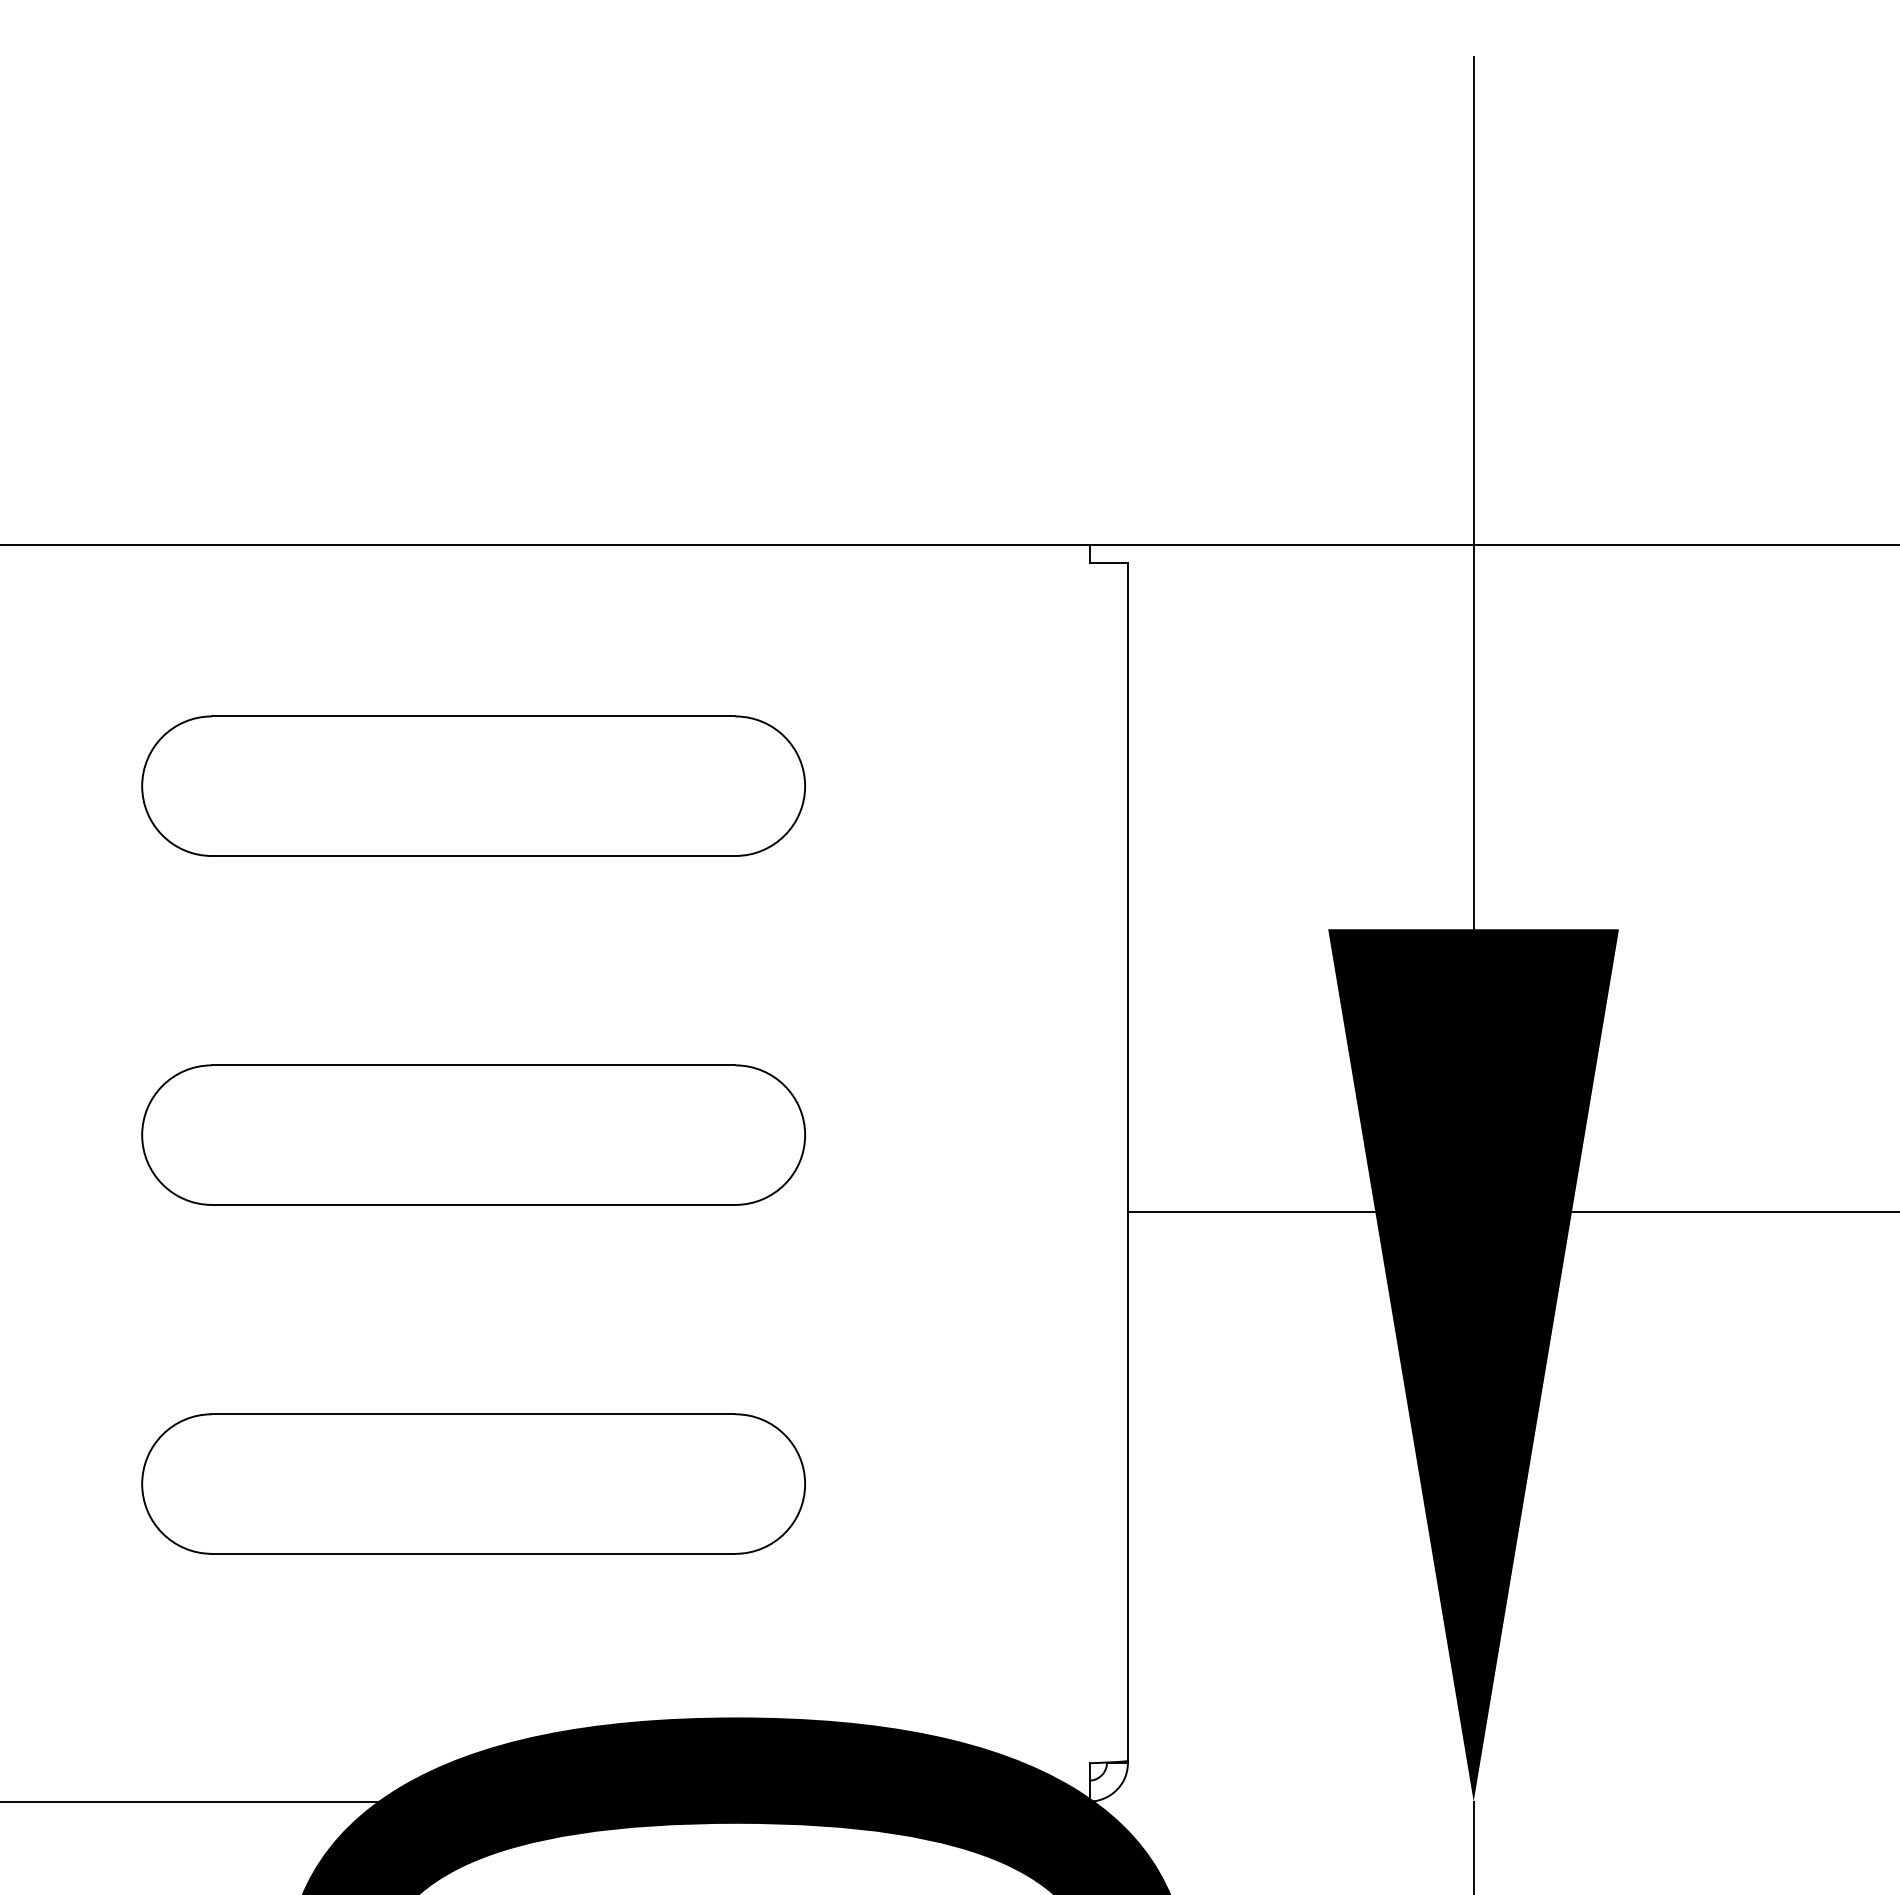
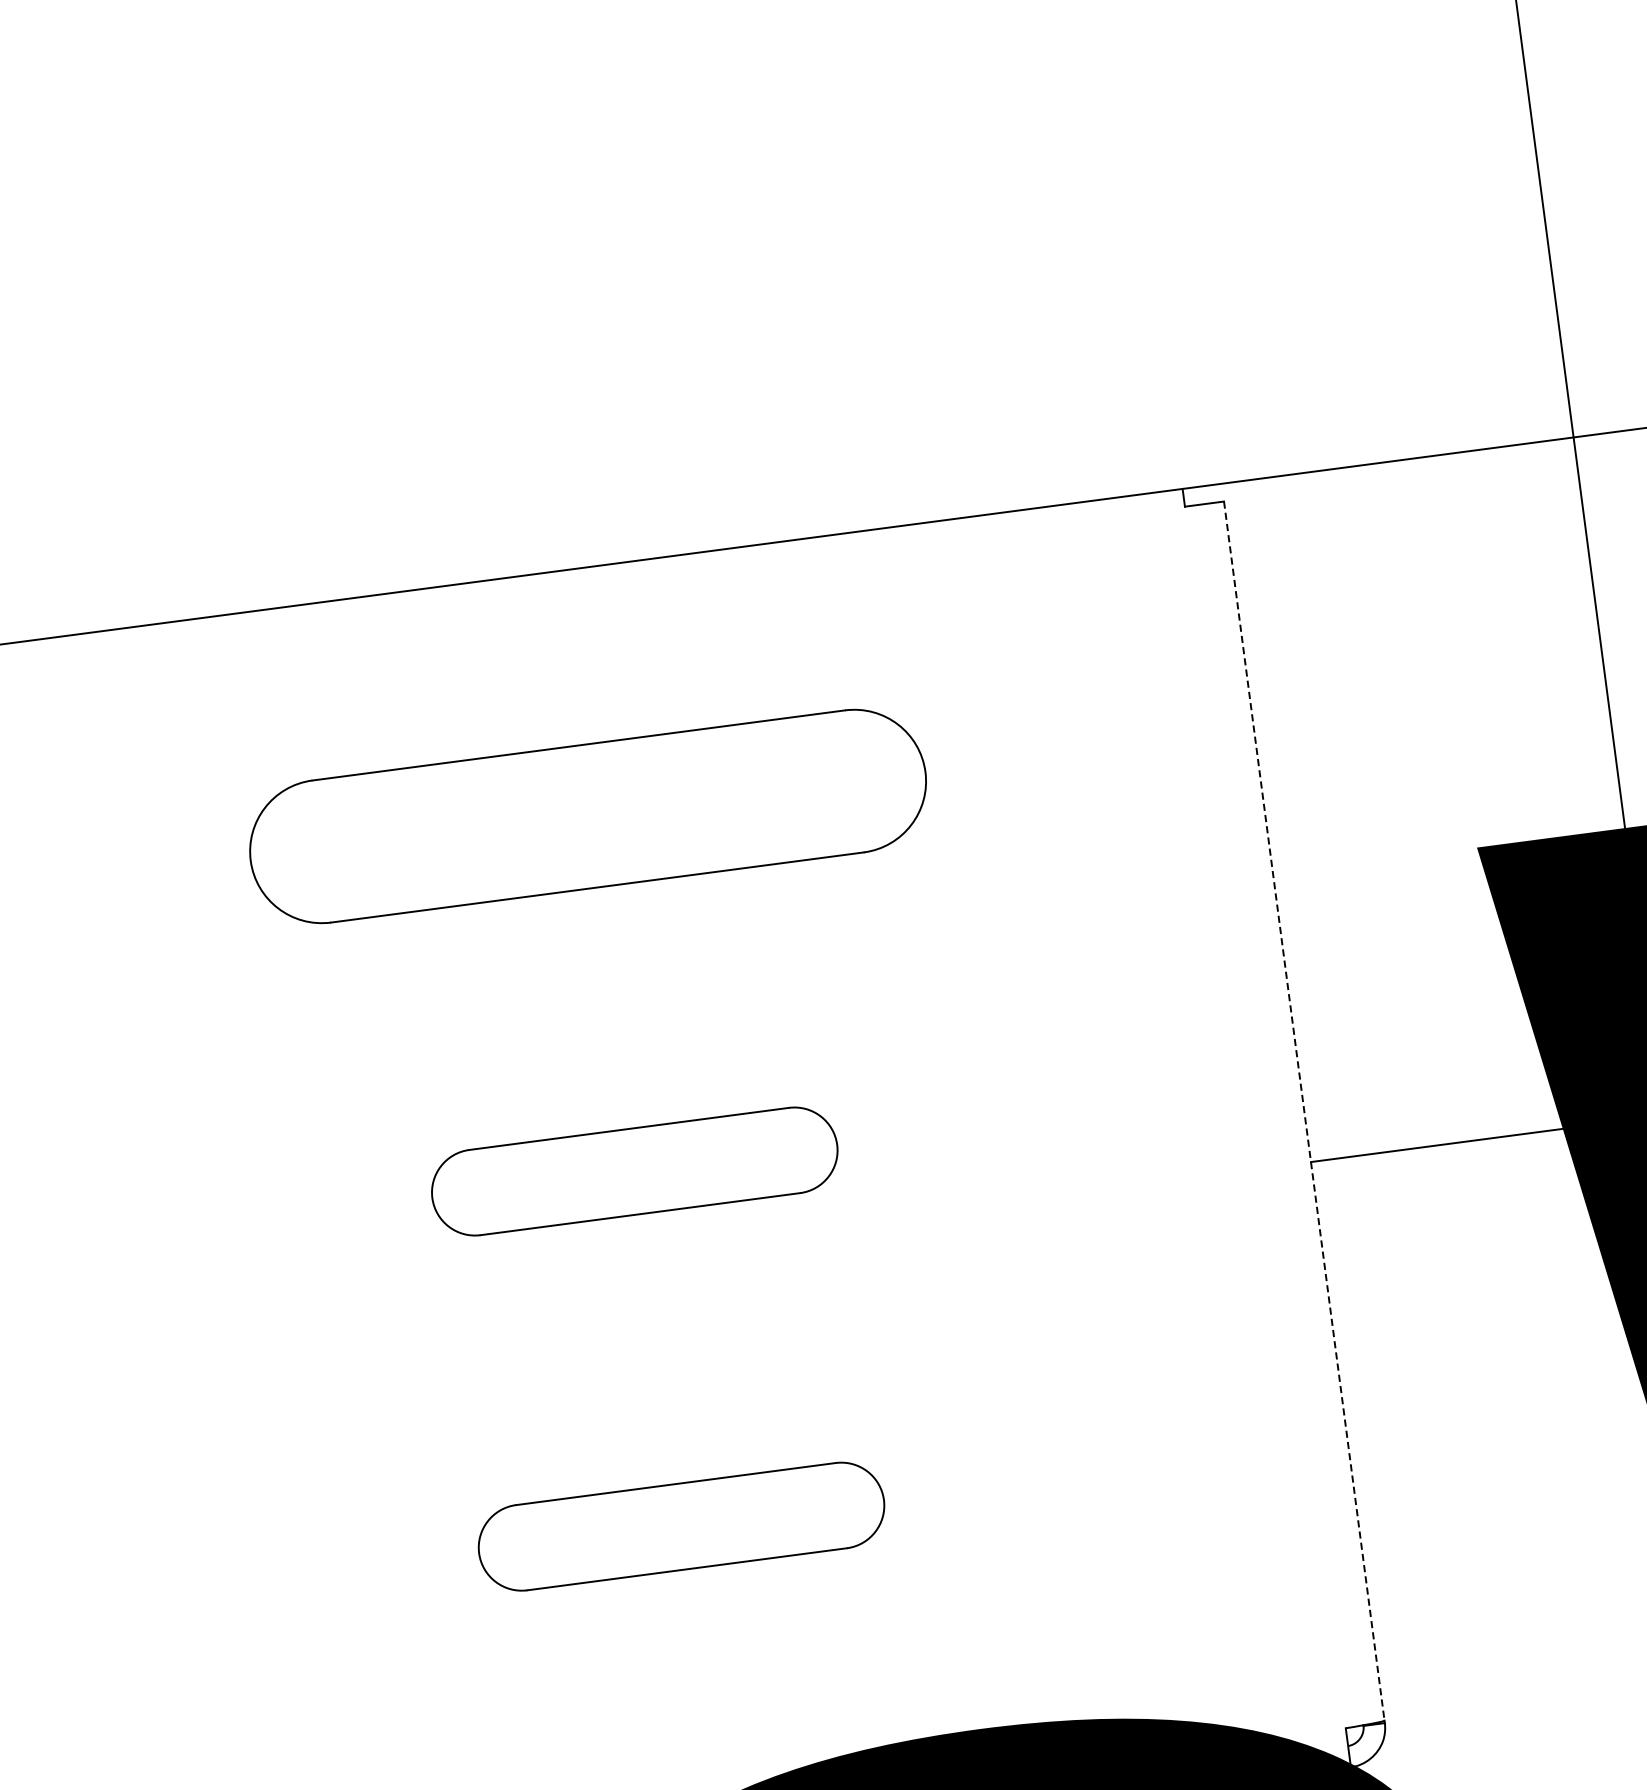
part: (473, 1134) -> (634, 1170), size x0.6
line: (1127, 1161) -> (1303, 1110), solid -> dashed
part: (473, 1483) -> (681, 1526), size x0.6

